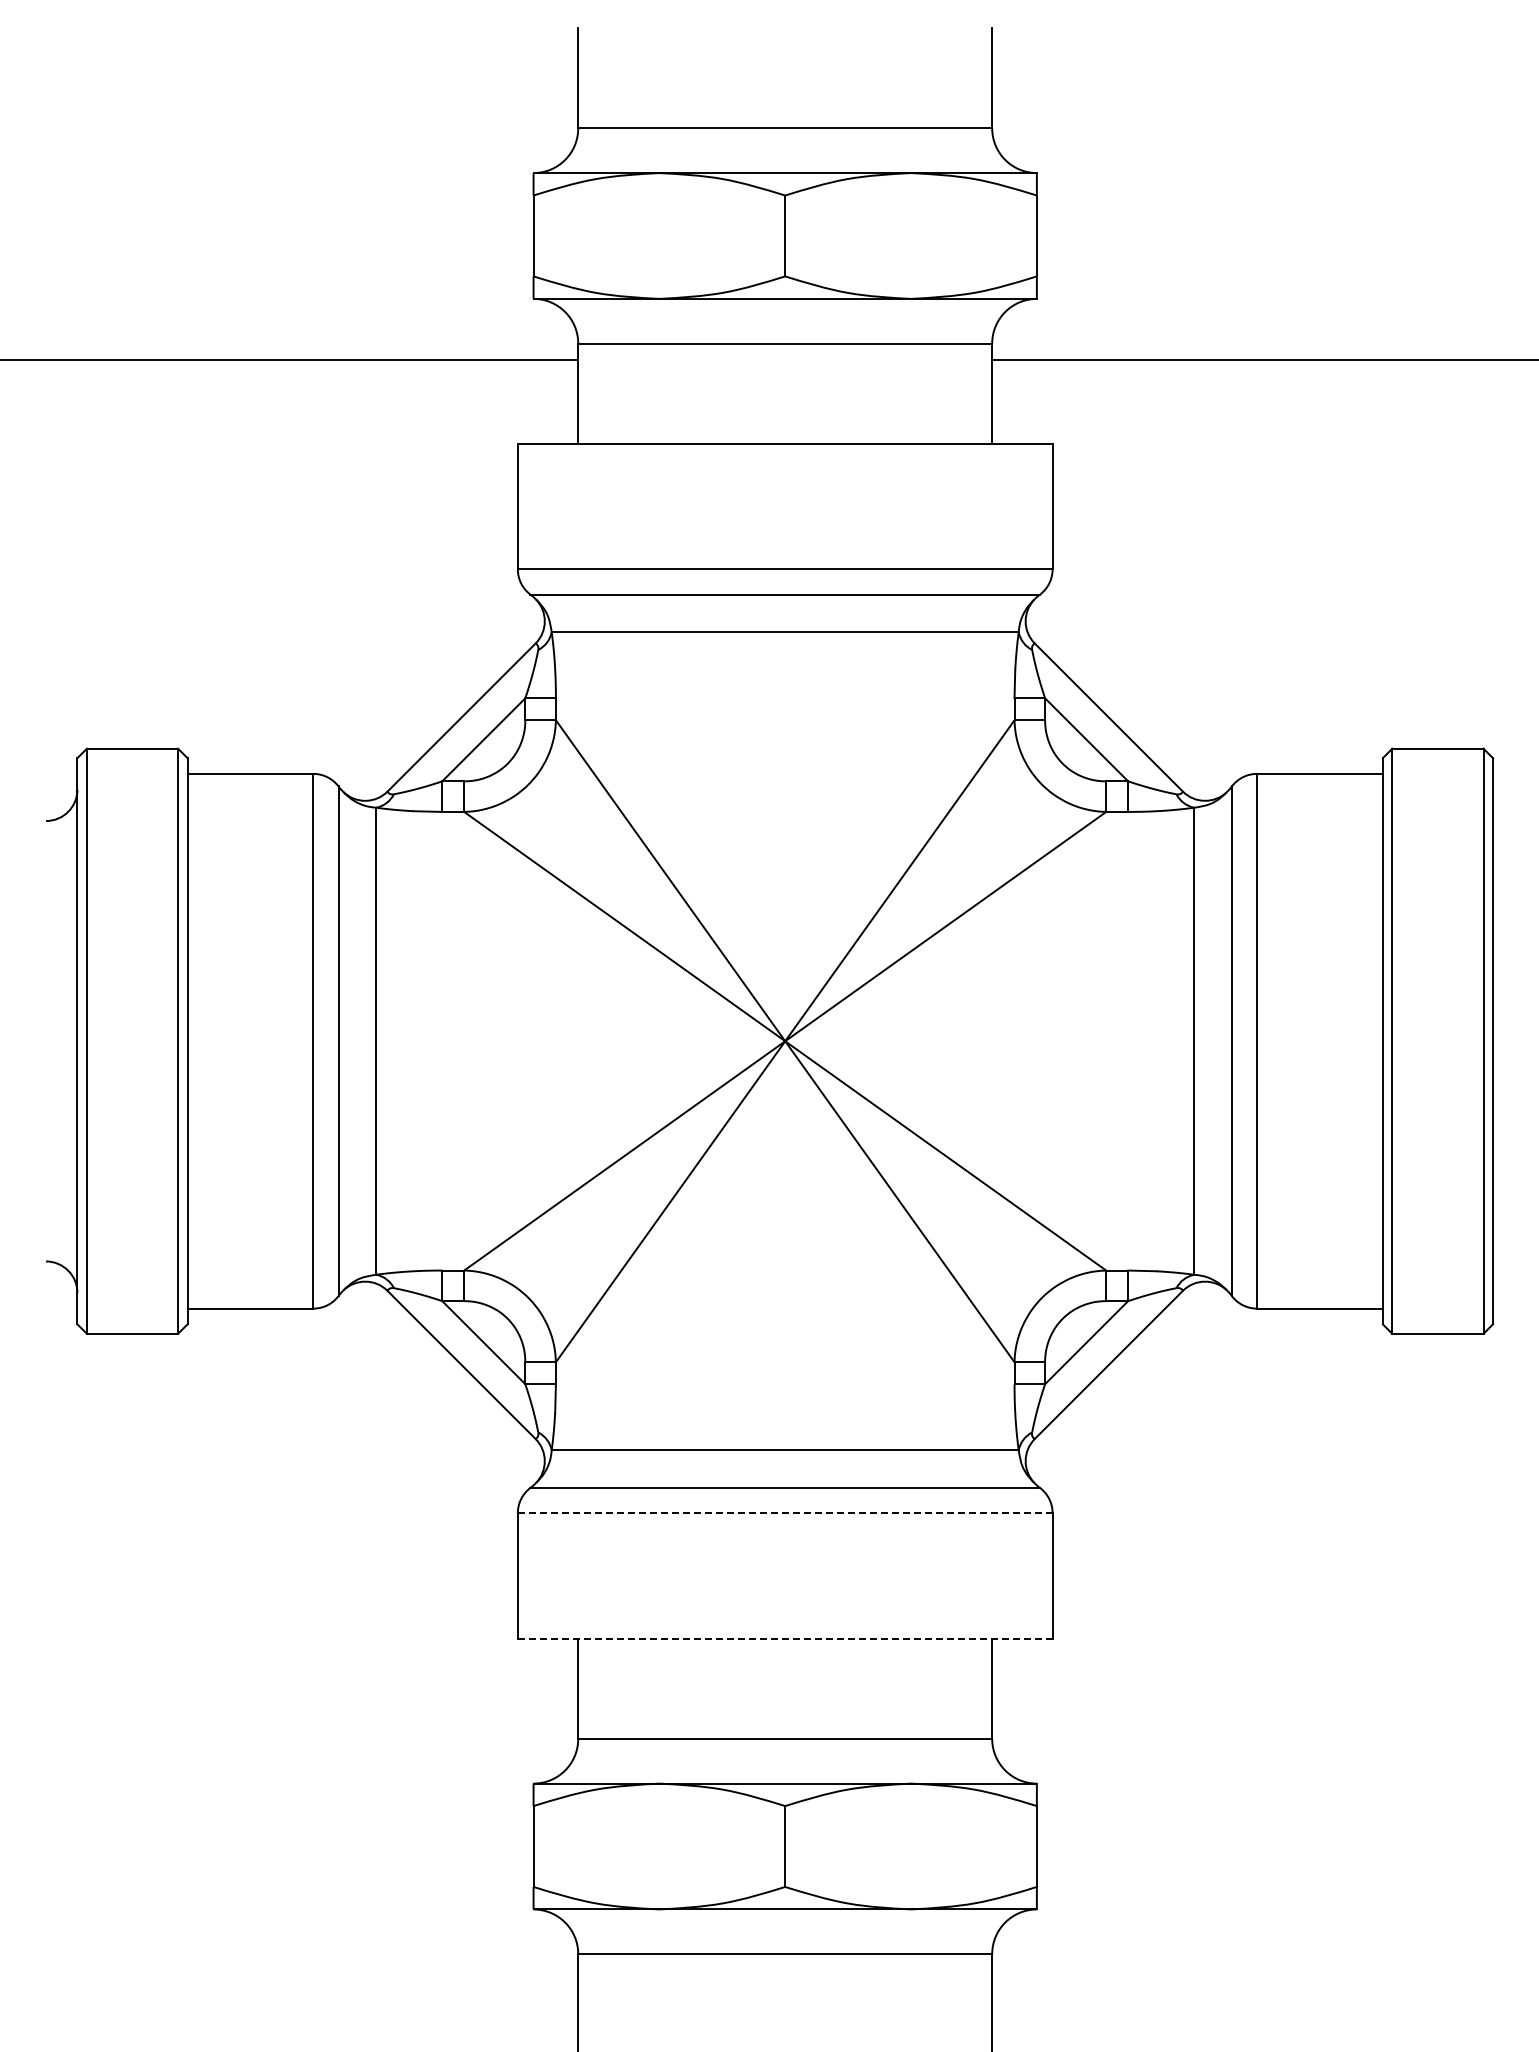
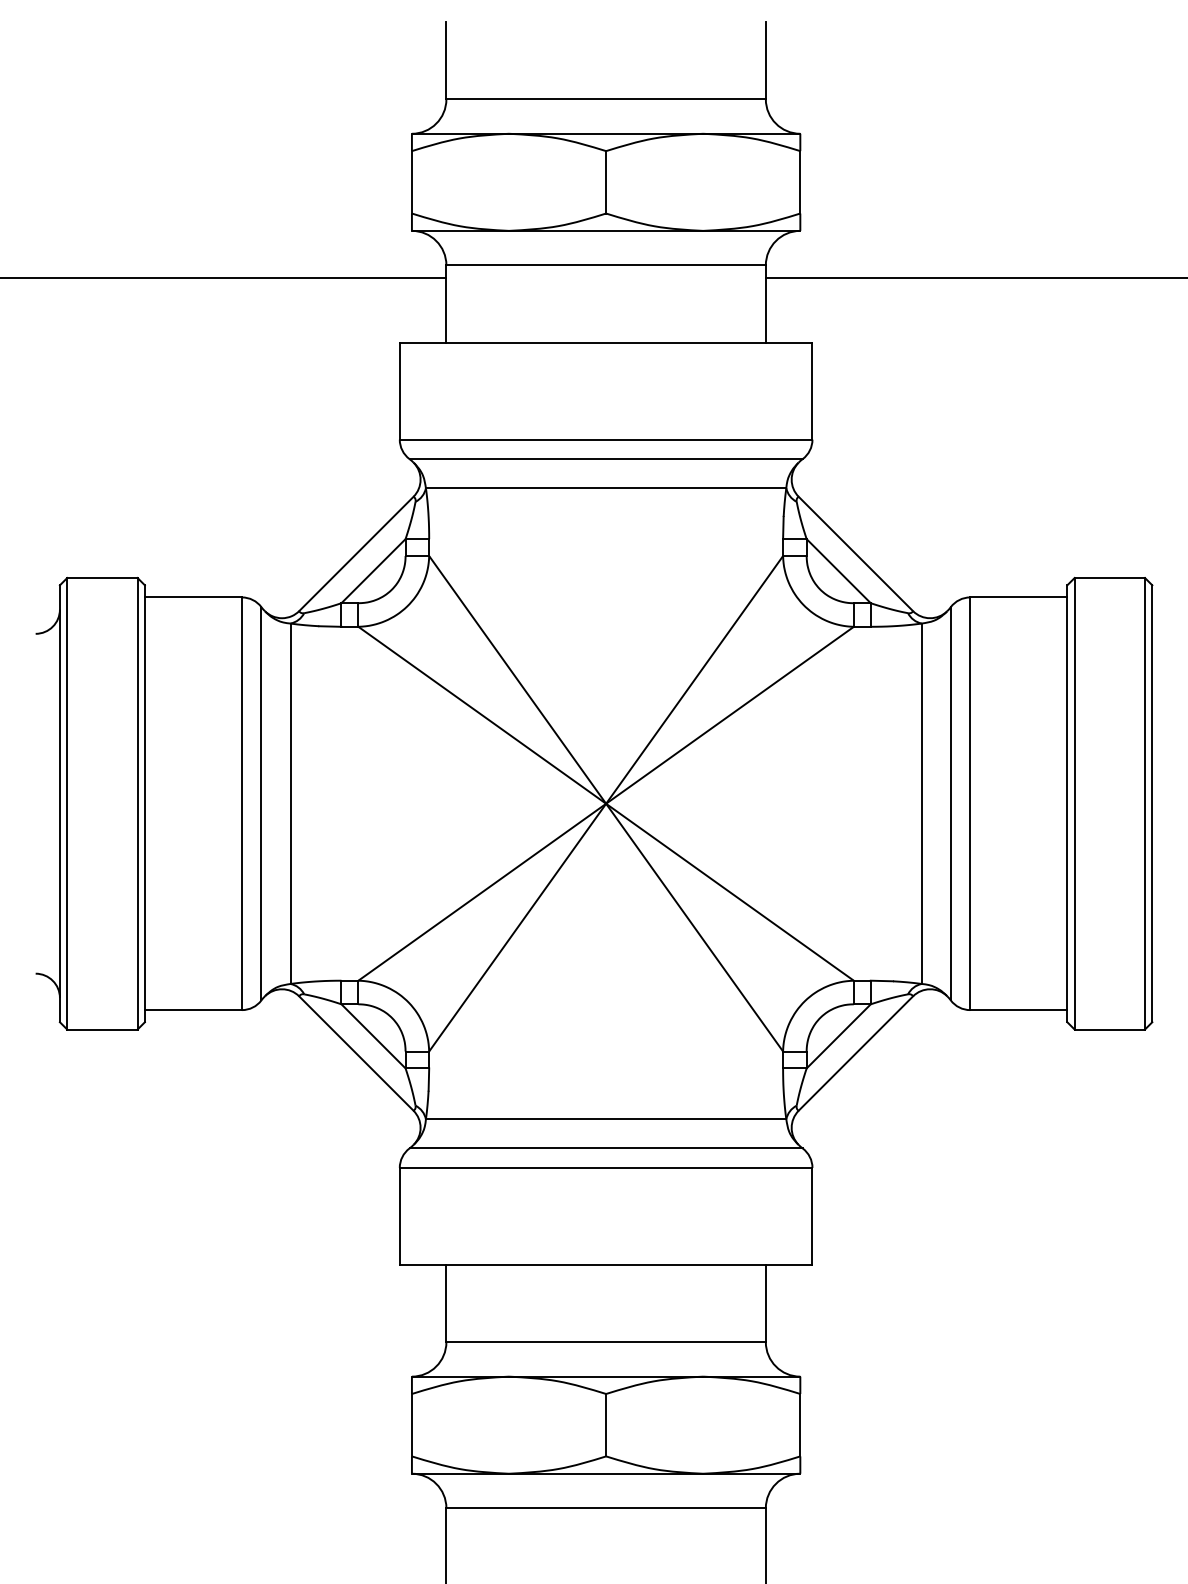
line: (784, 1513) -> (605, 1168), dashed -> solid
line: (785, 1638) -> (606, 1264), dashed -> solid

